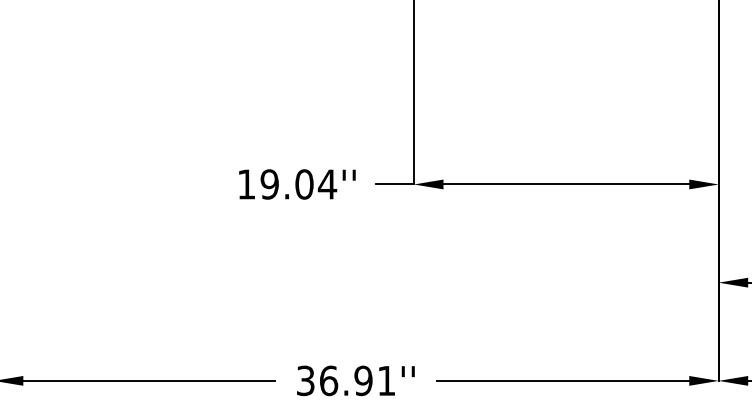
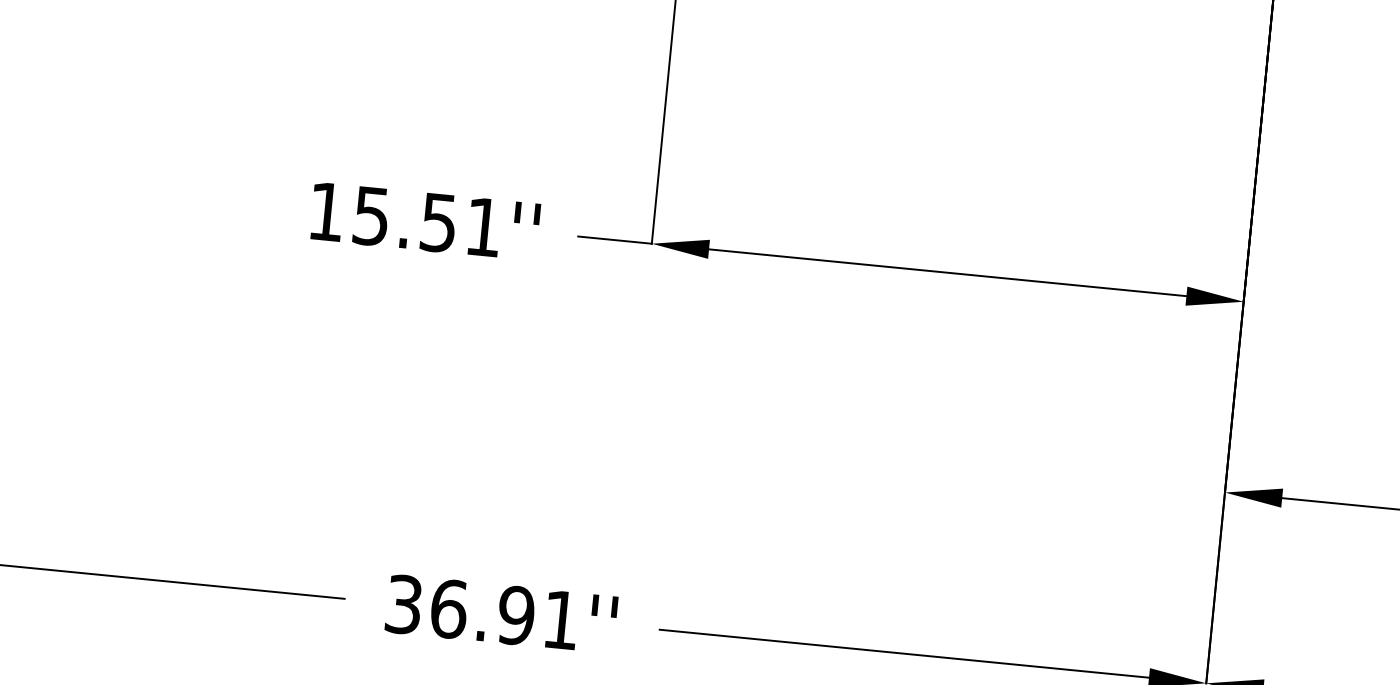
text: (298, 184) -> (427, 221), 19.04'' -> 15.51''

